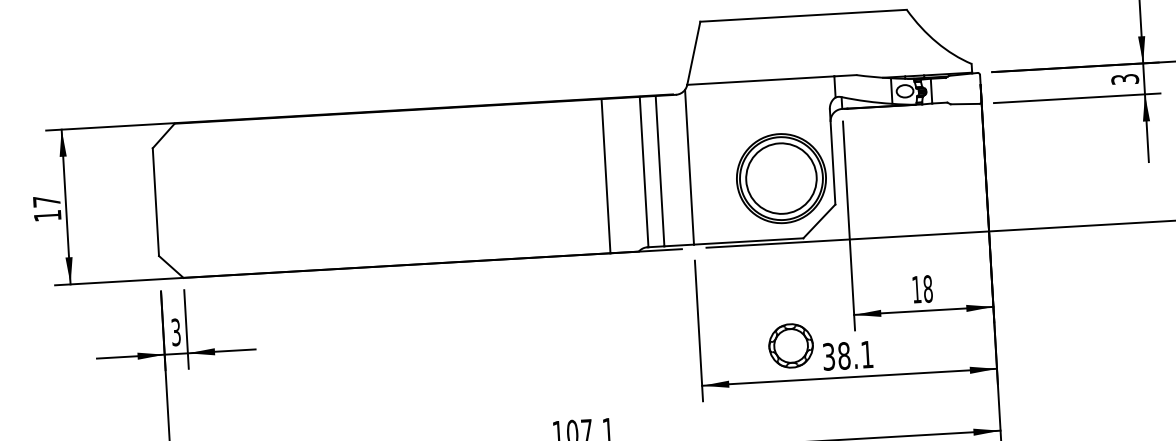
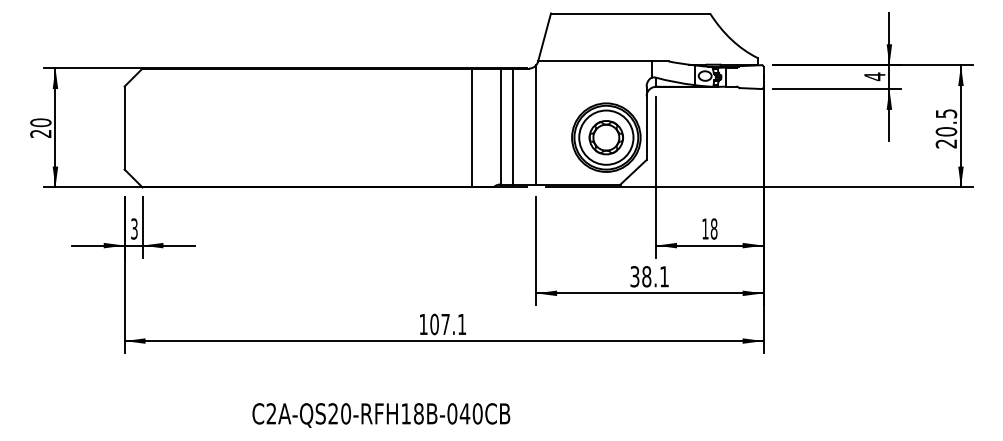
text: (1124, 79) -> (874, 76), 3 -> 4
text: (46, 207) -> (40, 127), 17 -> 20
part: (791, 345) -> (606, 137), moved

